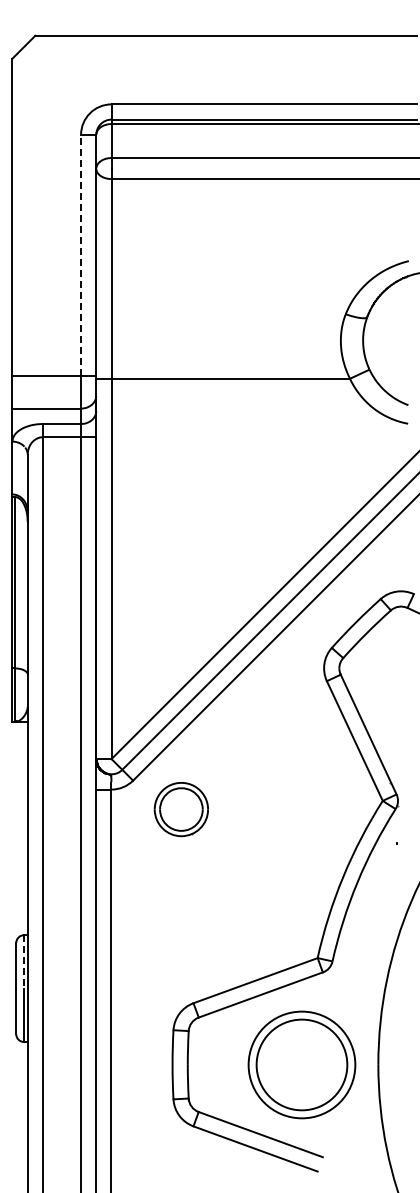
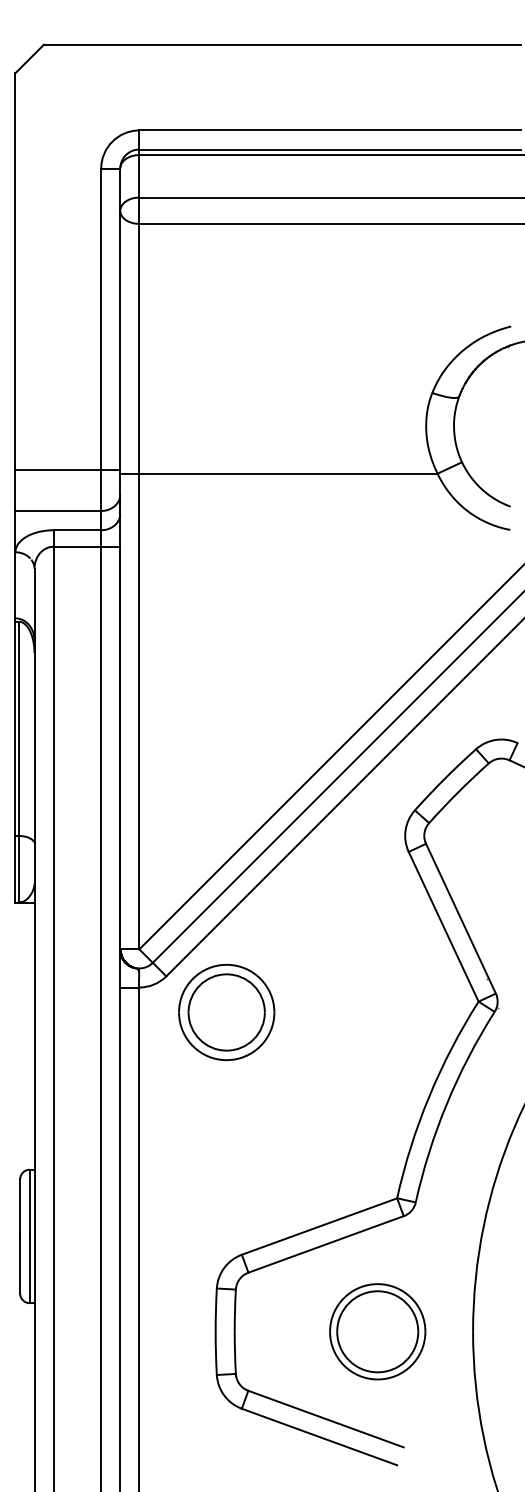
line: (81, 254) -> (101, 318), dashed -> solid
part: (181, 809) -> (226, 1012), size x1.43
line: (23, 961) -> (29, 1202), dashed -> solid
part: (302, 1064) -> (378, 1331), size x0.71

